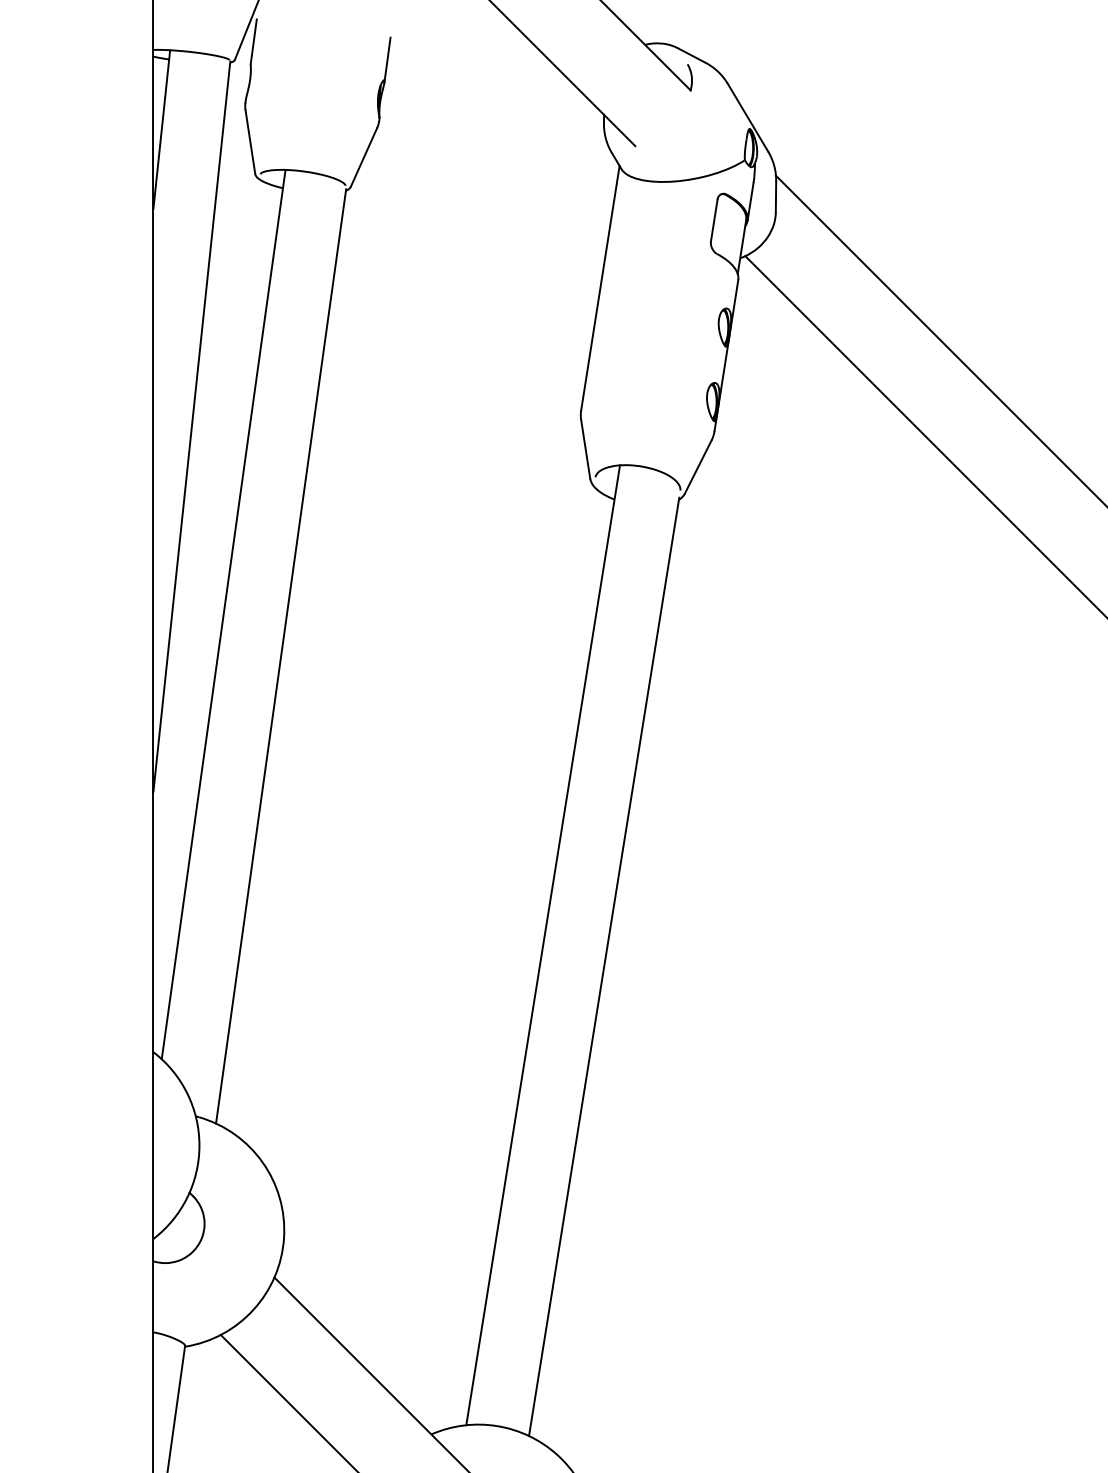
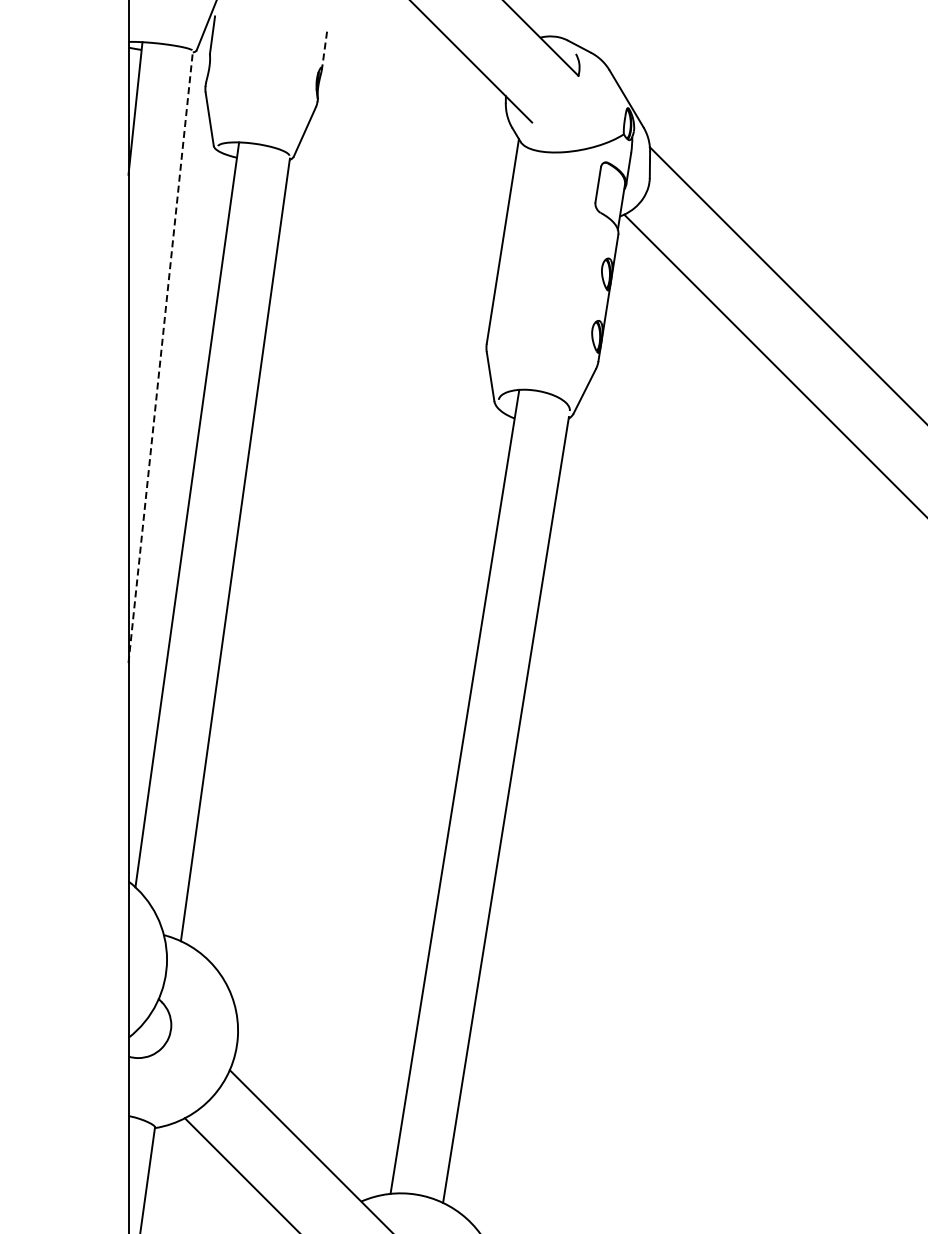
line: (387, 60) -> (324, 50), solid -> dashed
line: (191, 425) -> (160, 356), solid -> dashed

